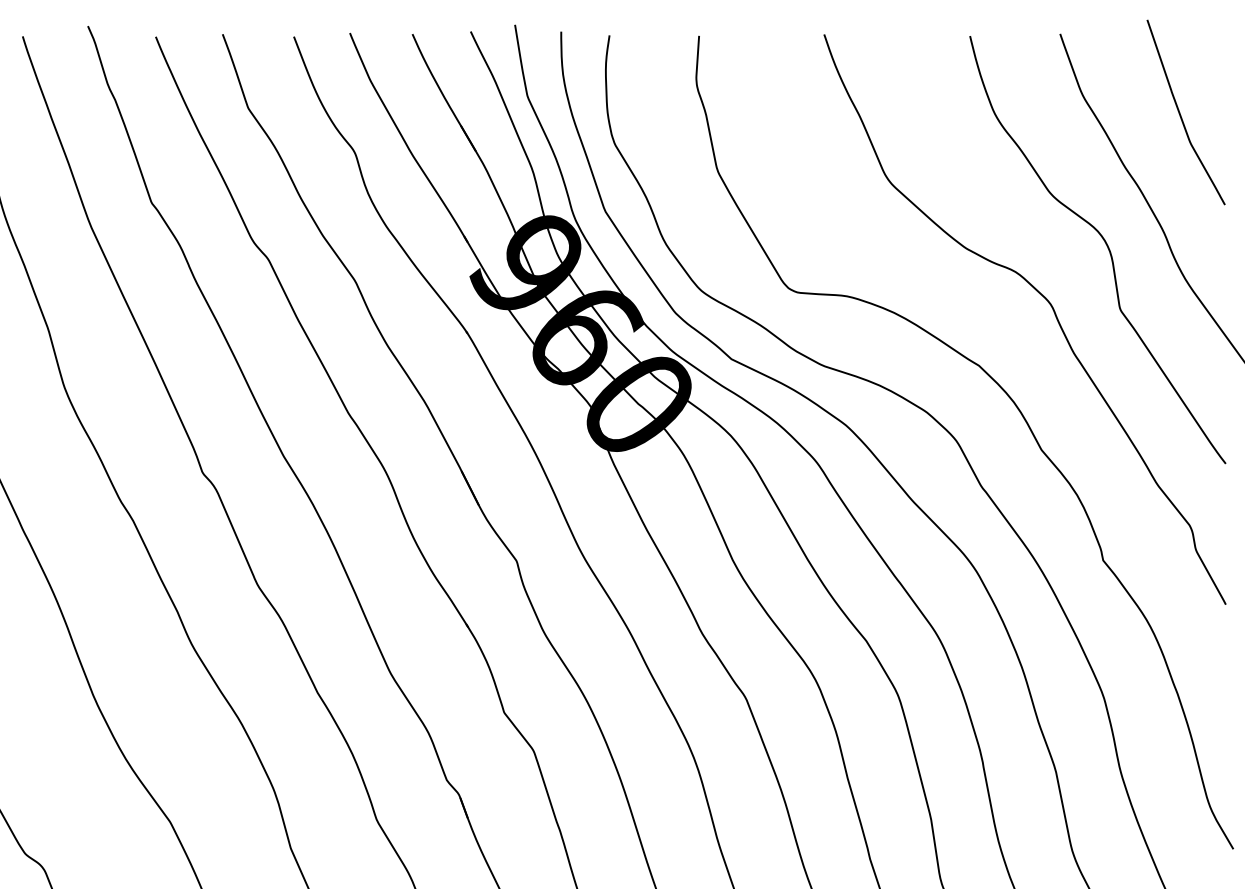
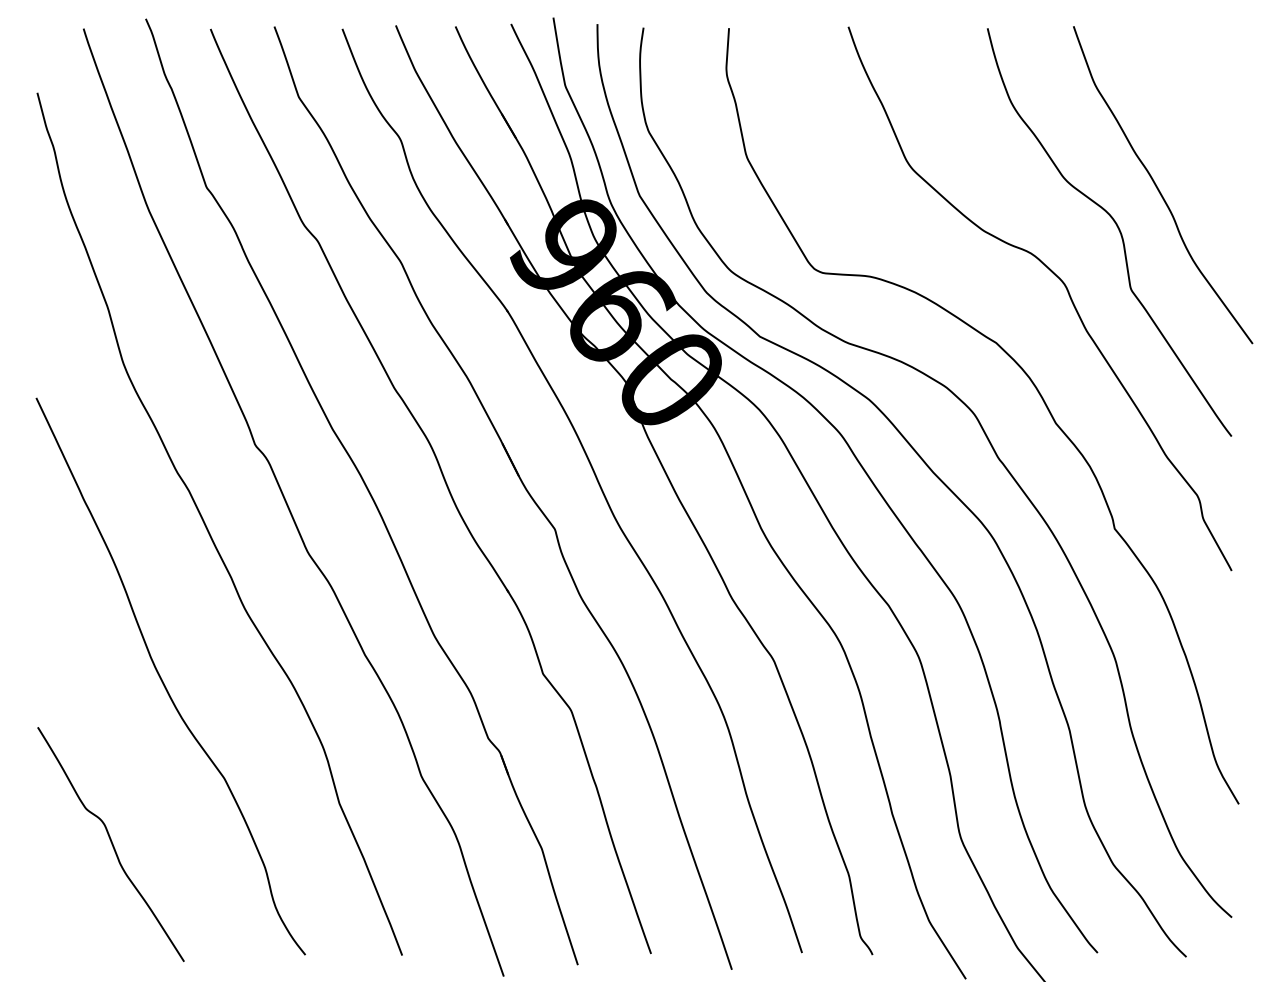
curve: (1180, 112) -> (1188, 101), removed

